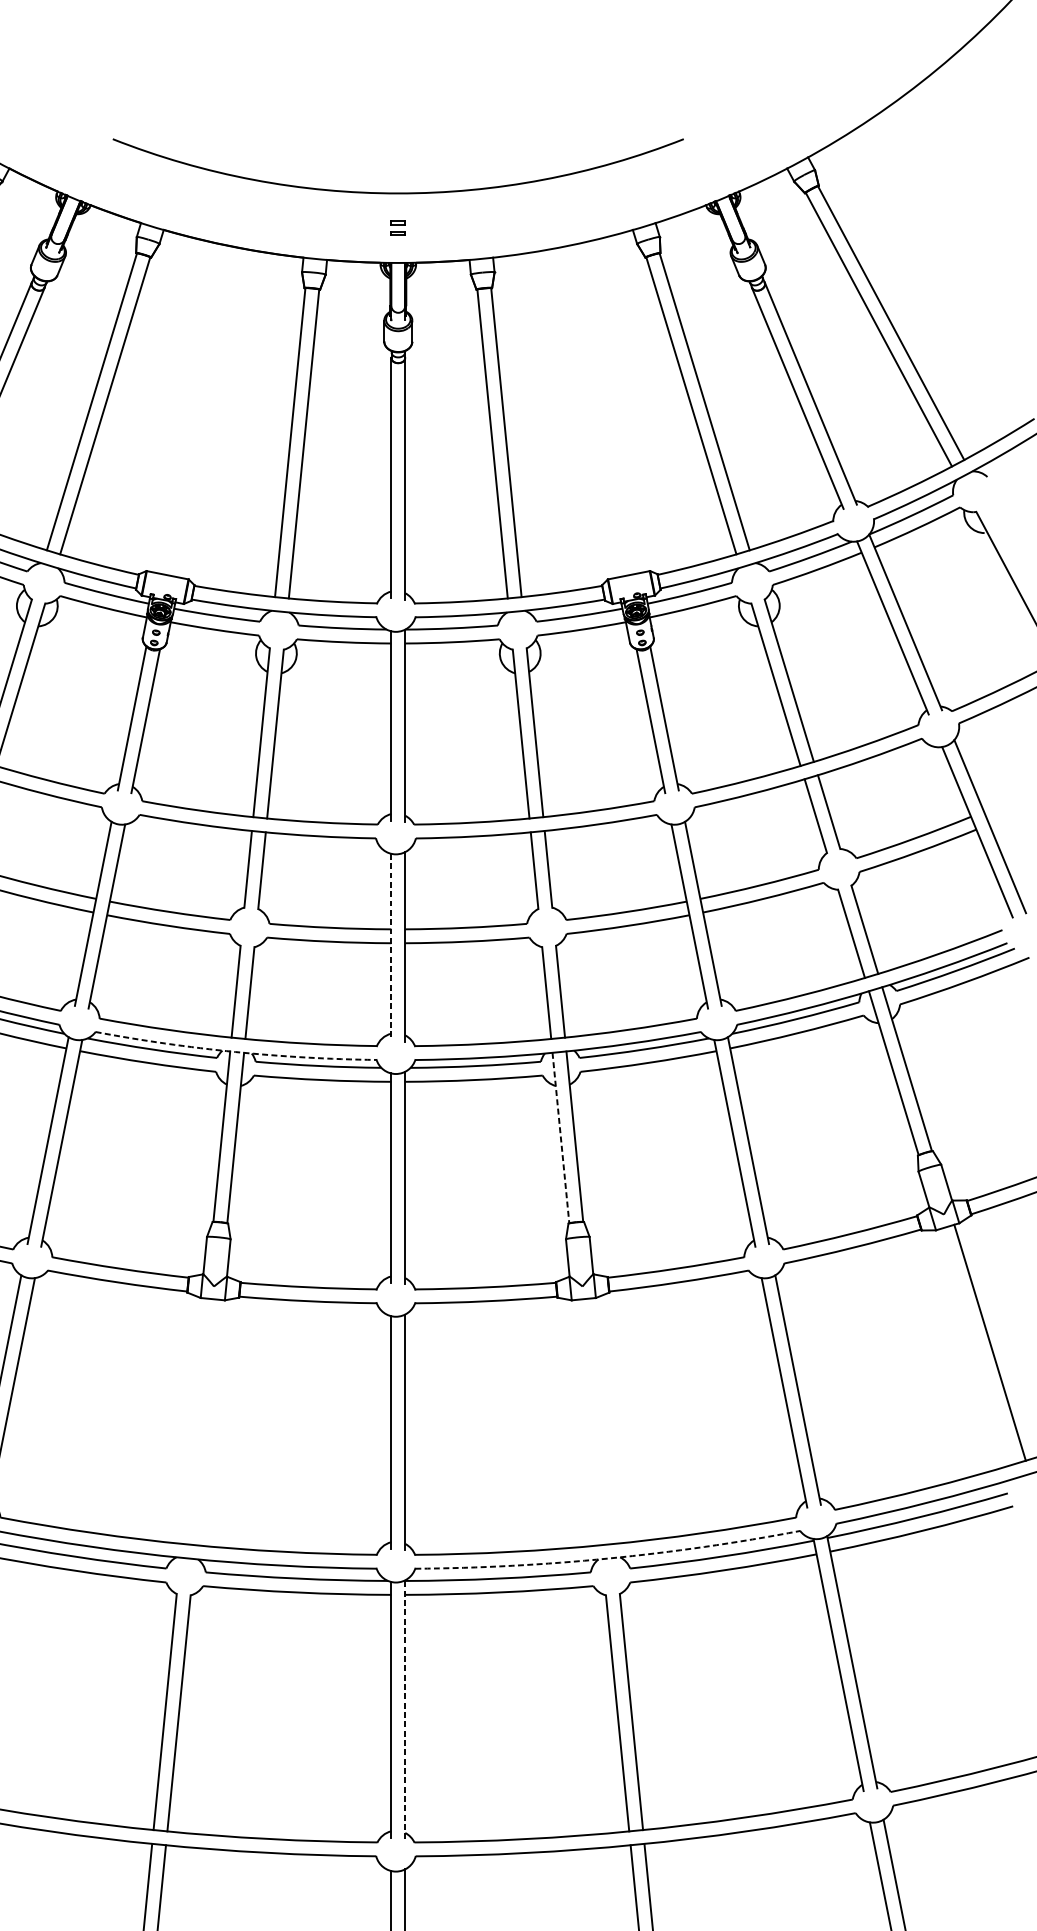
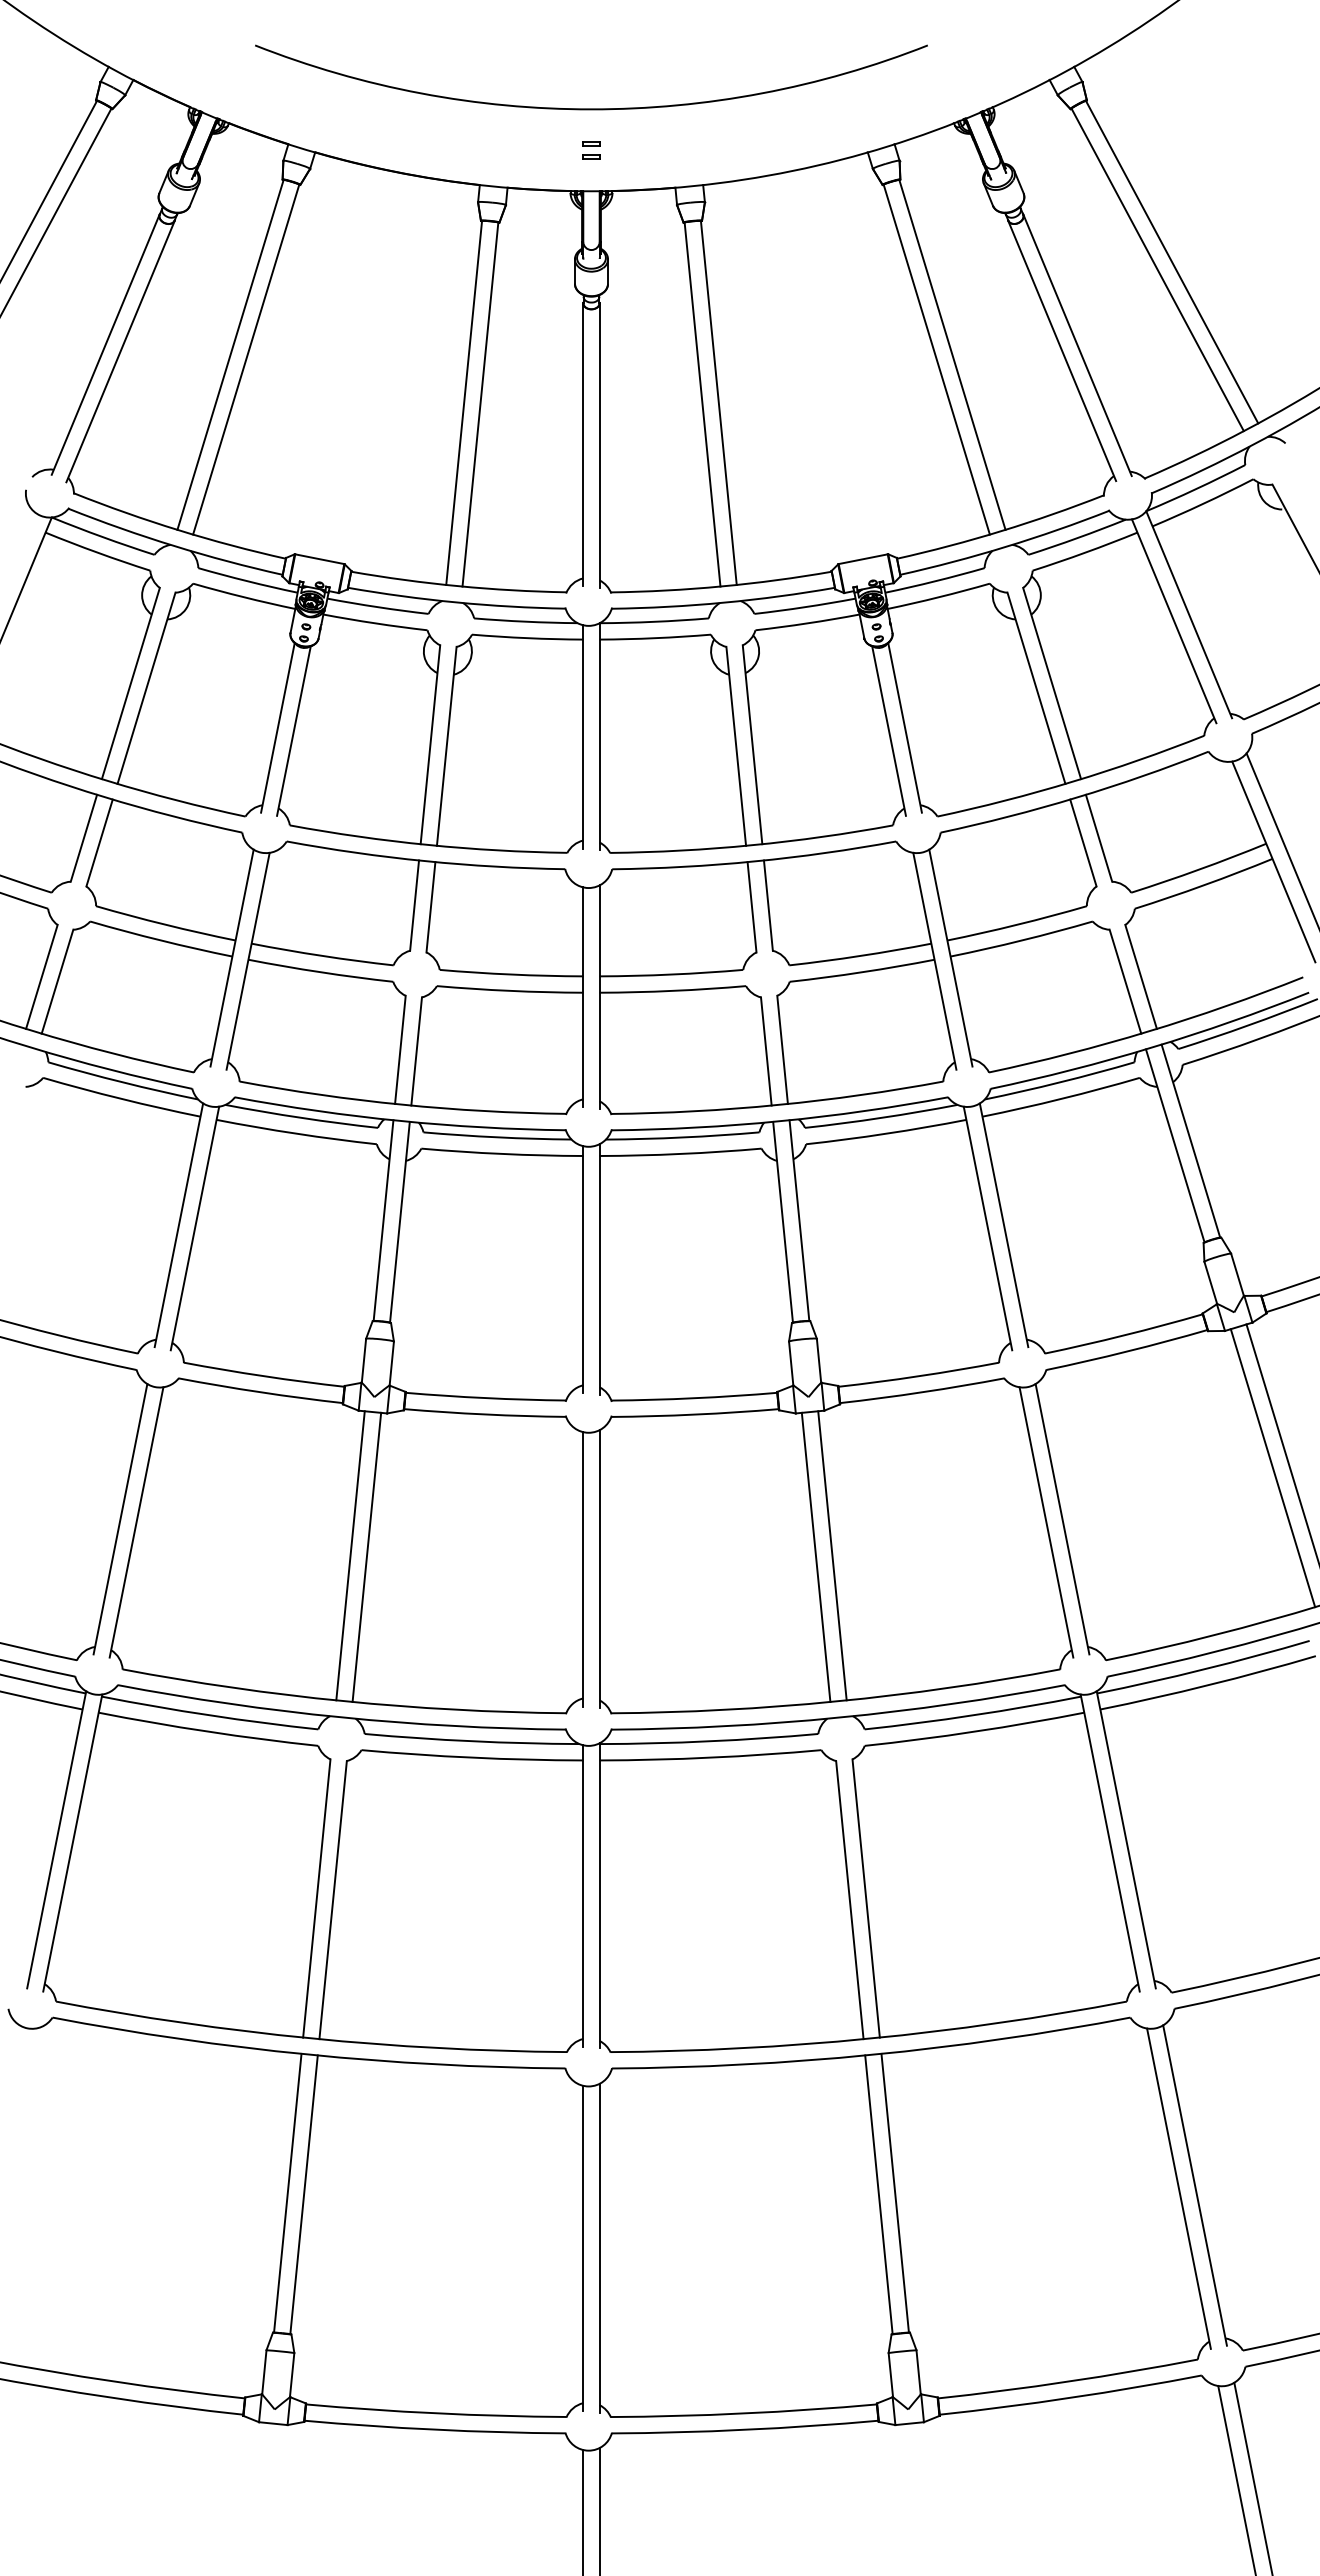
line: (391, 947) -> (583, 997), dashed -> solid
arc: (235, 1051) -> (399, 1120), dashed -> solid
line: (561, 1138) -> (783, 1222), dashed -> solid
line: (976, 1347) -> (1272, 1468), added
line: (193, 1420) -> (350, 1555), added
line: (602, 1420) -> (832, 1555), added
line: (207, 1422) -> (366, 1557), added
line: (588, 1422) -> (815, 1557), added
arc: (608, 1558) -> (839, 1717), dashed -> solid
line: (405, 1709) -> (599, 1895), dashed -> solid

